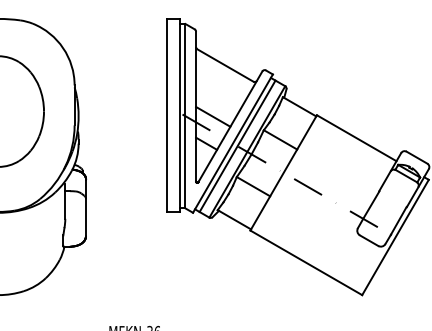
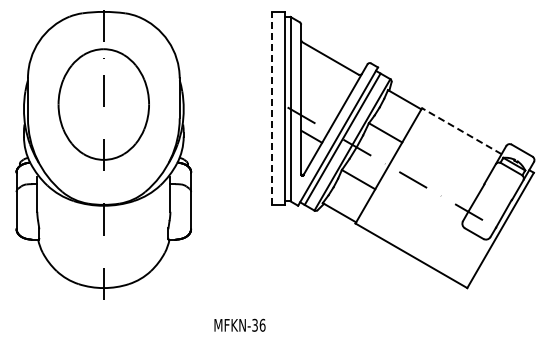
line: (166, 114) -> (271, 107), solid -> dashed
line: (213, 116) -> (318, 109), removed
line: (356, 138) -> (461, 131), solid -> dashed

